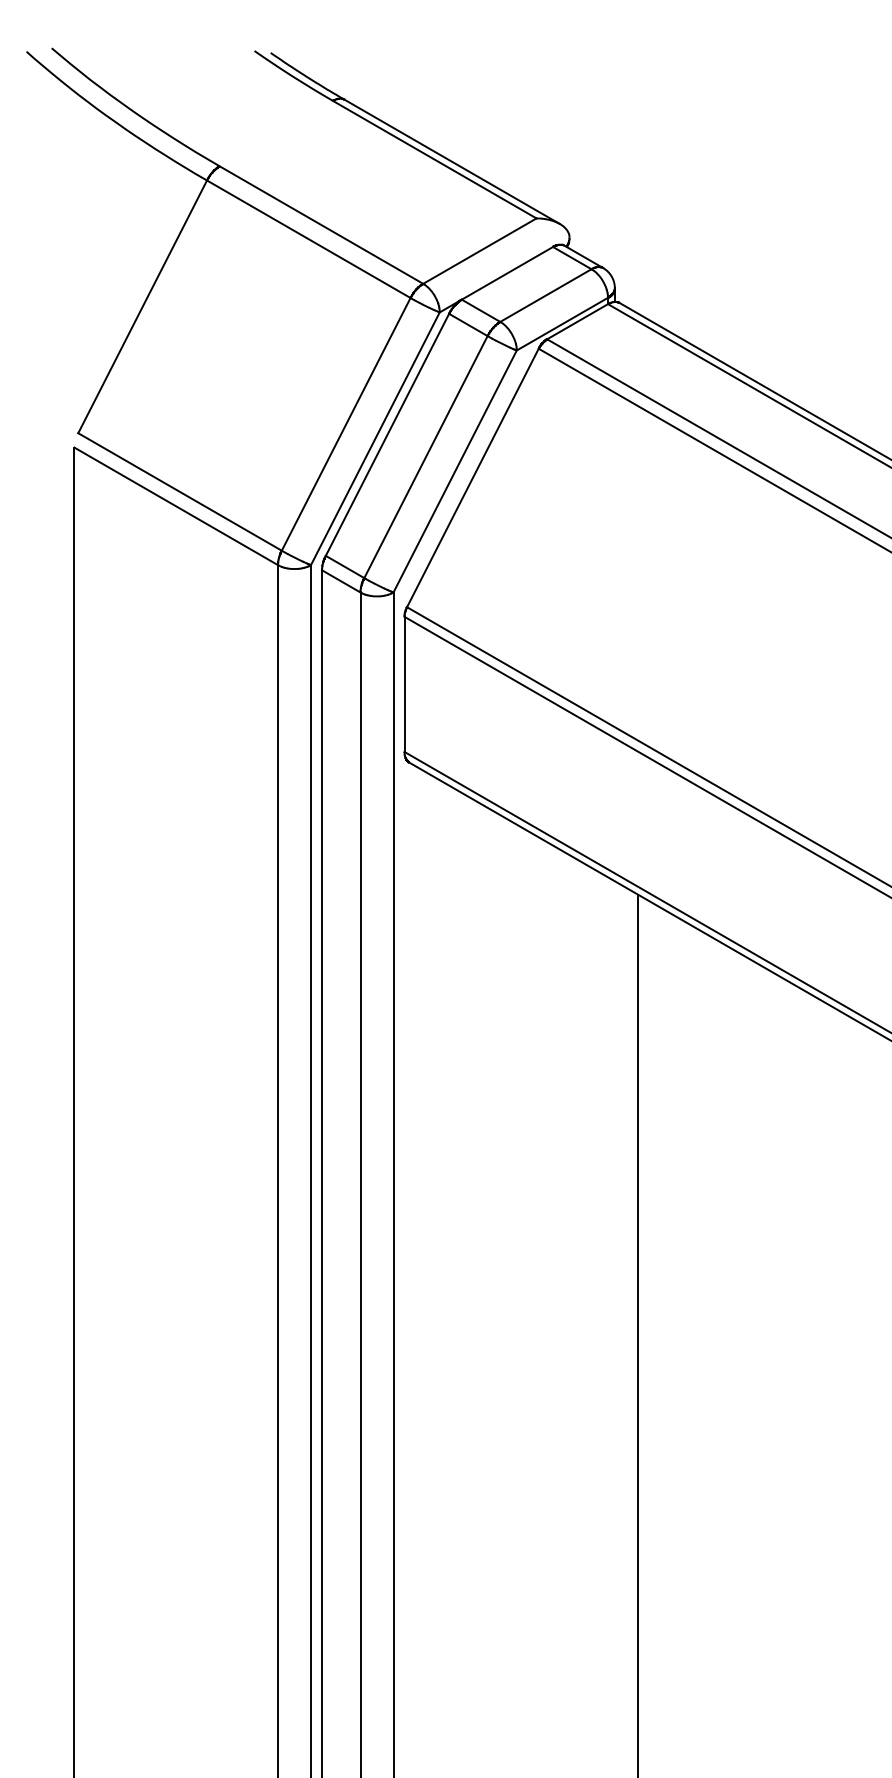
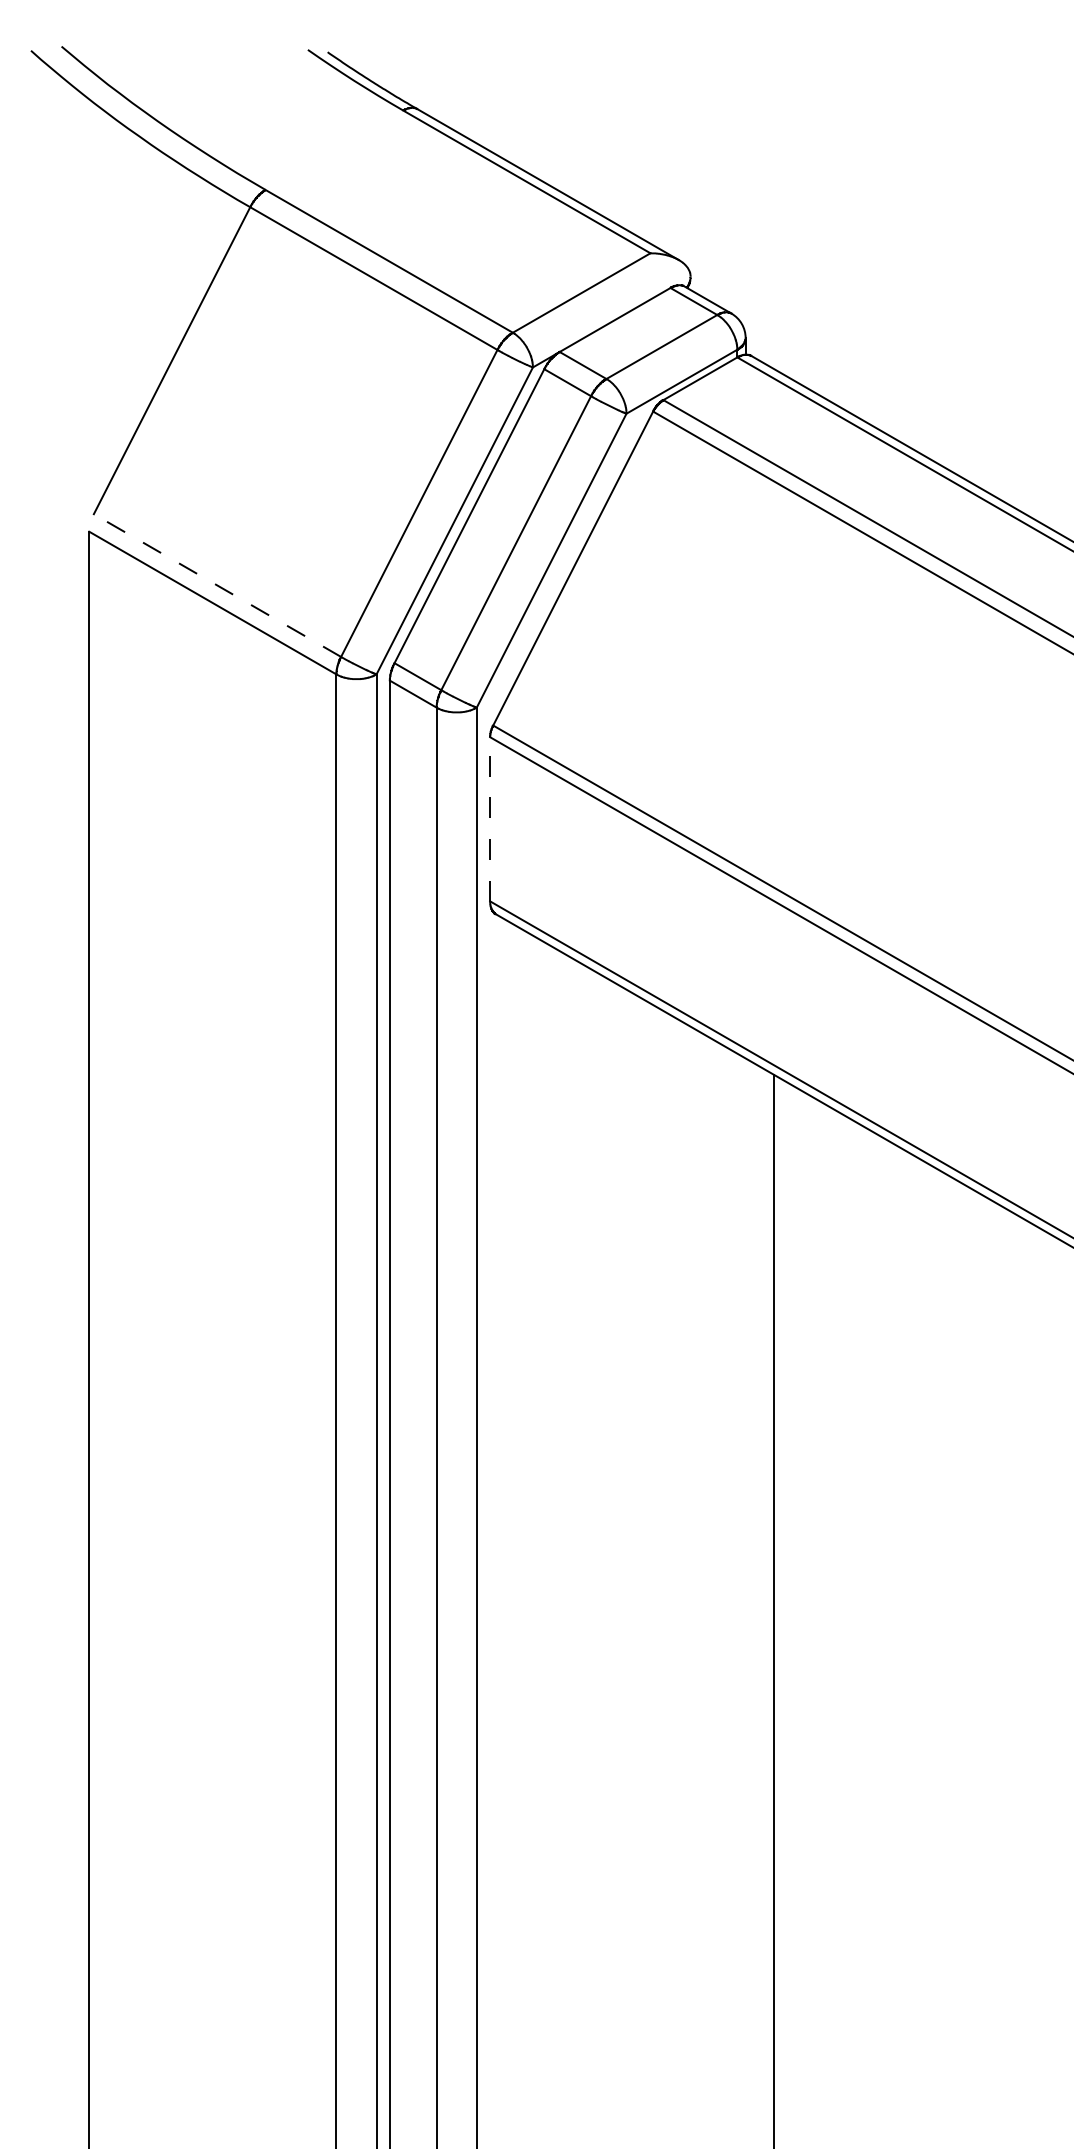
line: (180, 491) -> (218, 584), solid -> dashed
line: (404, 684) -> (490, 819), solid -> dashed

